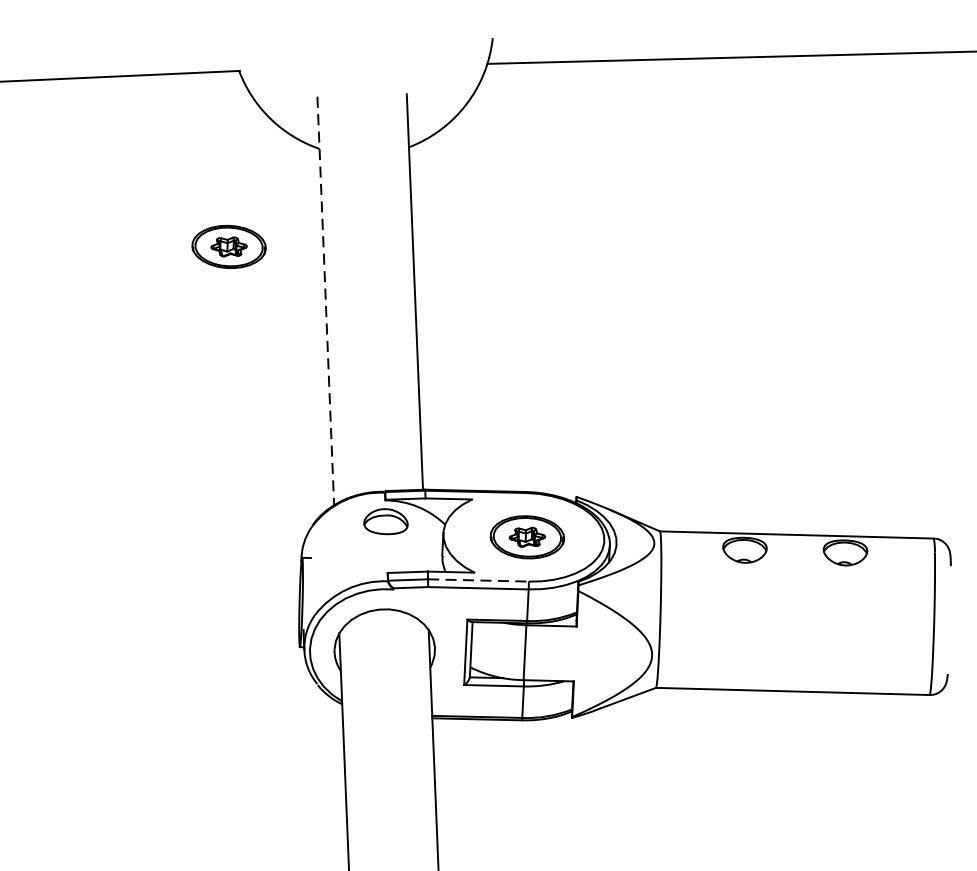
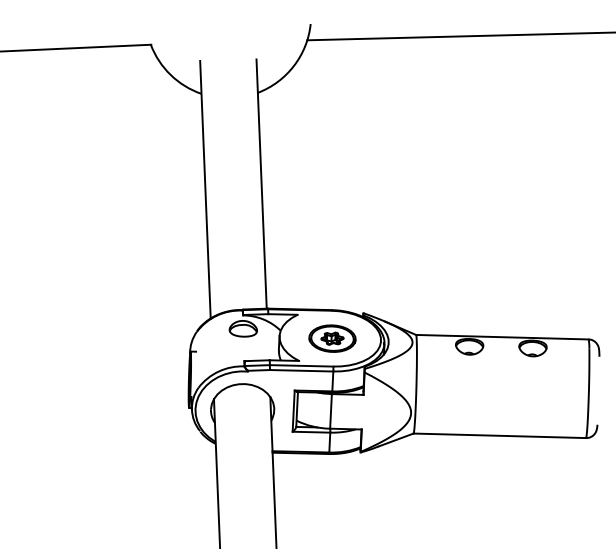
part: (229, 246) -> (144, 155), removed
line: (325, 300) -> (205, 189), dashed -> solid
line: (478, 579) -> (301, 365), dashed -> solid

